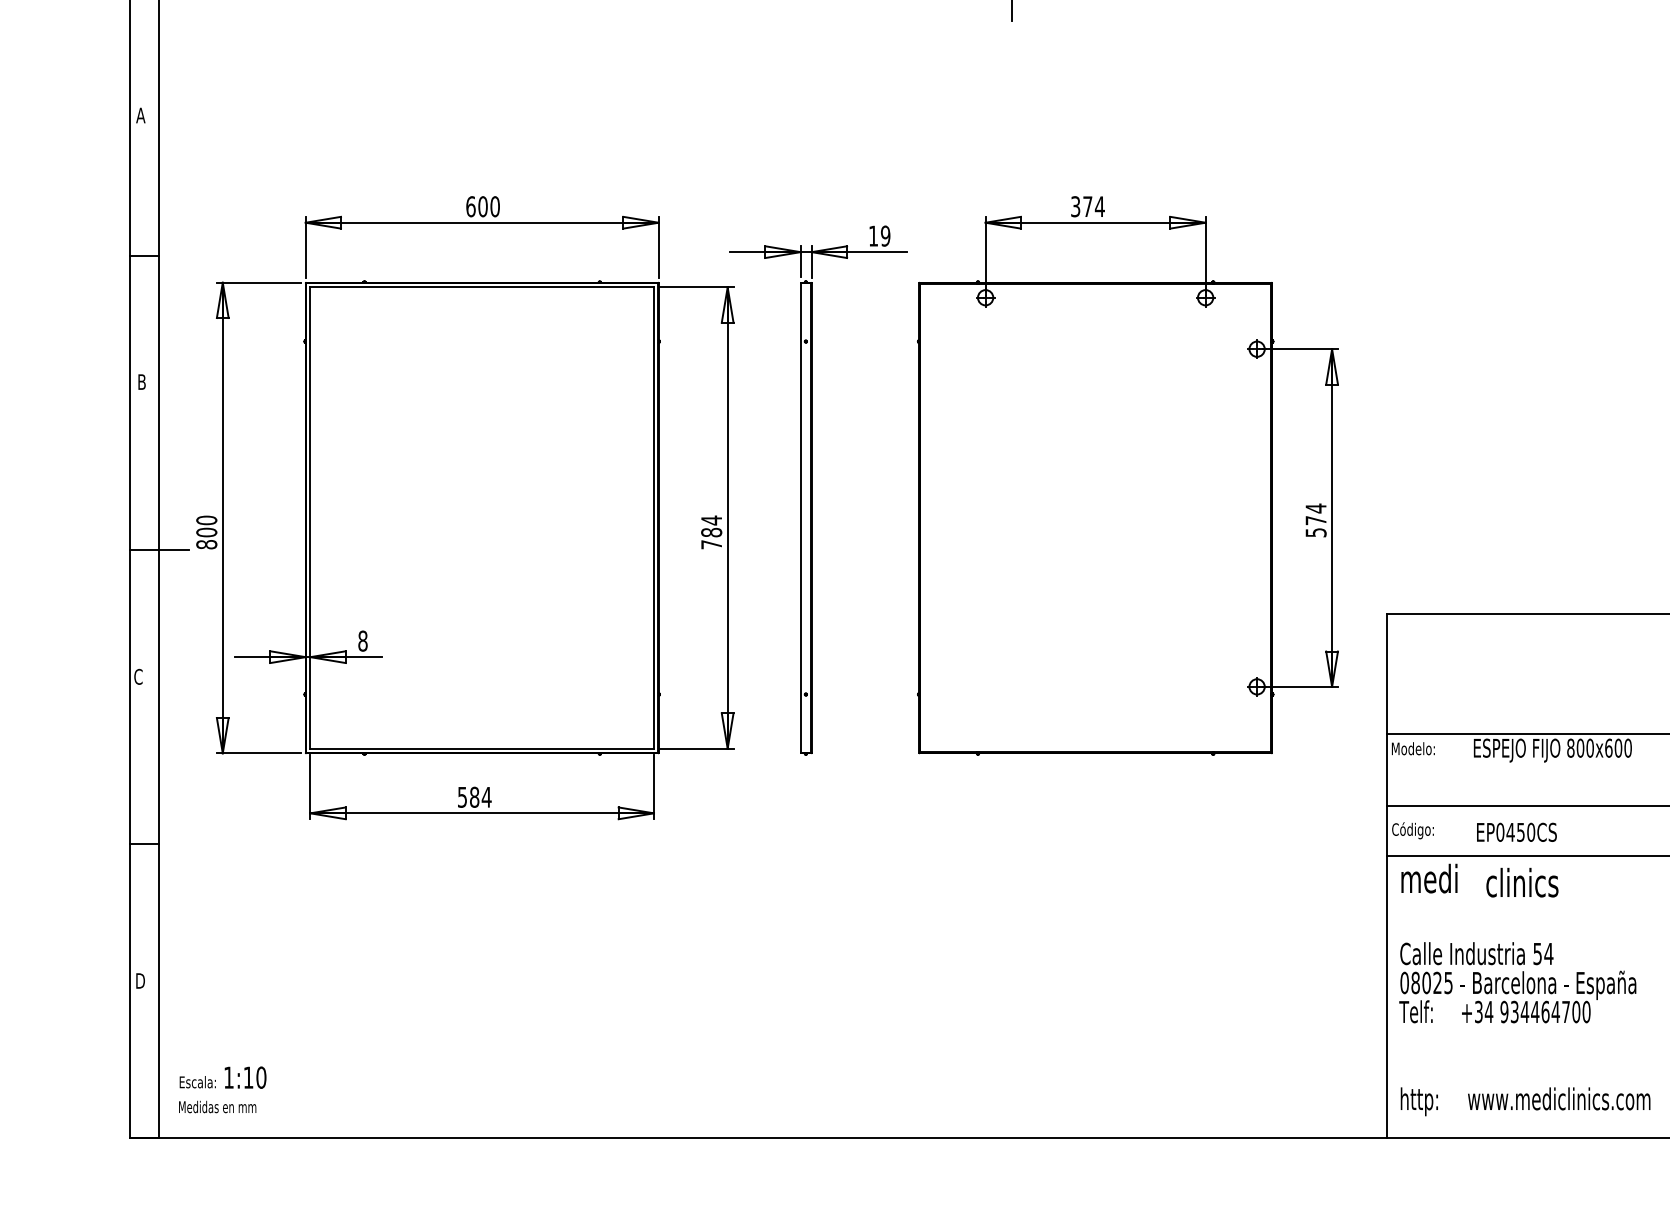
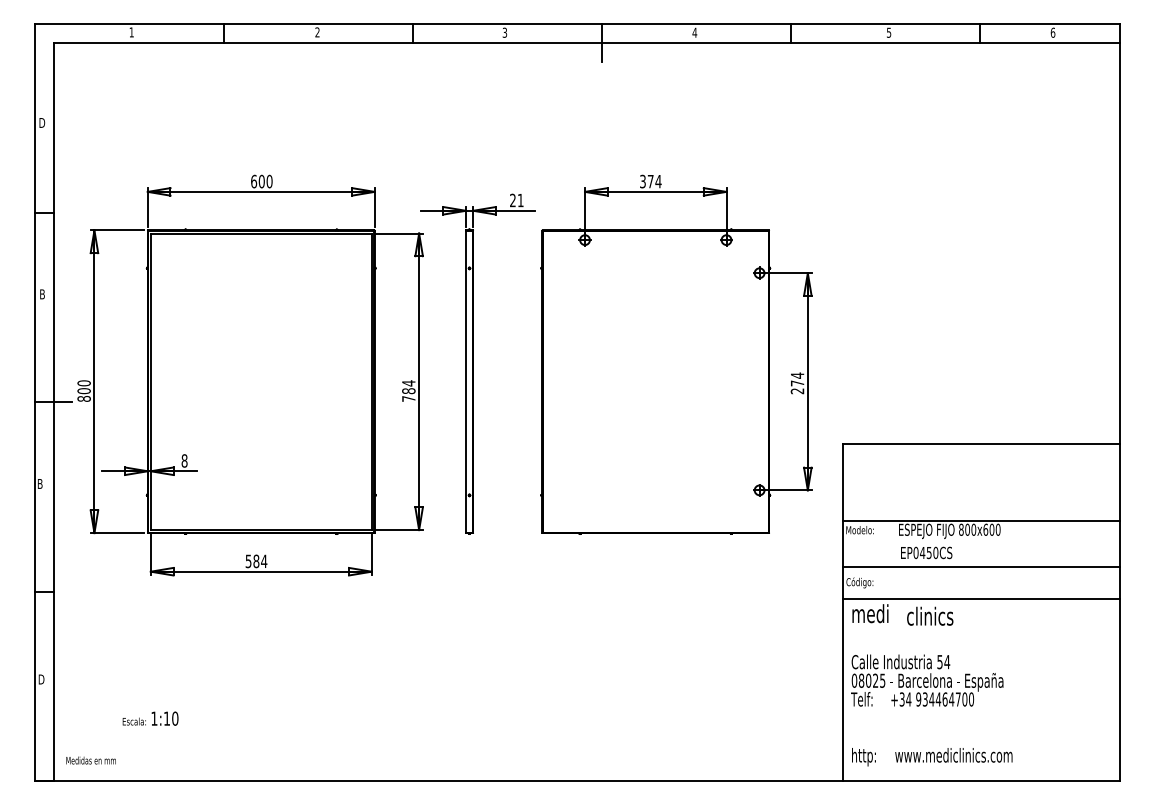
text: (140, 114) -> (41, 122), A -> D
text: (879, 236) -> (516, 200), 19 -> 21
text: (1316, 533) -> (797, 391), 574 -> 274
text: (137, 676) -> (39, 483), C -> B
text: (1516, 831) -> (926, 552), moved
text: (222, 1077) -> (150, 718), moved

